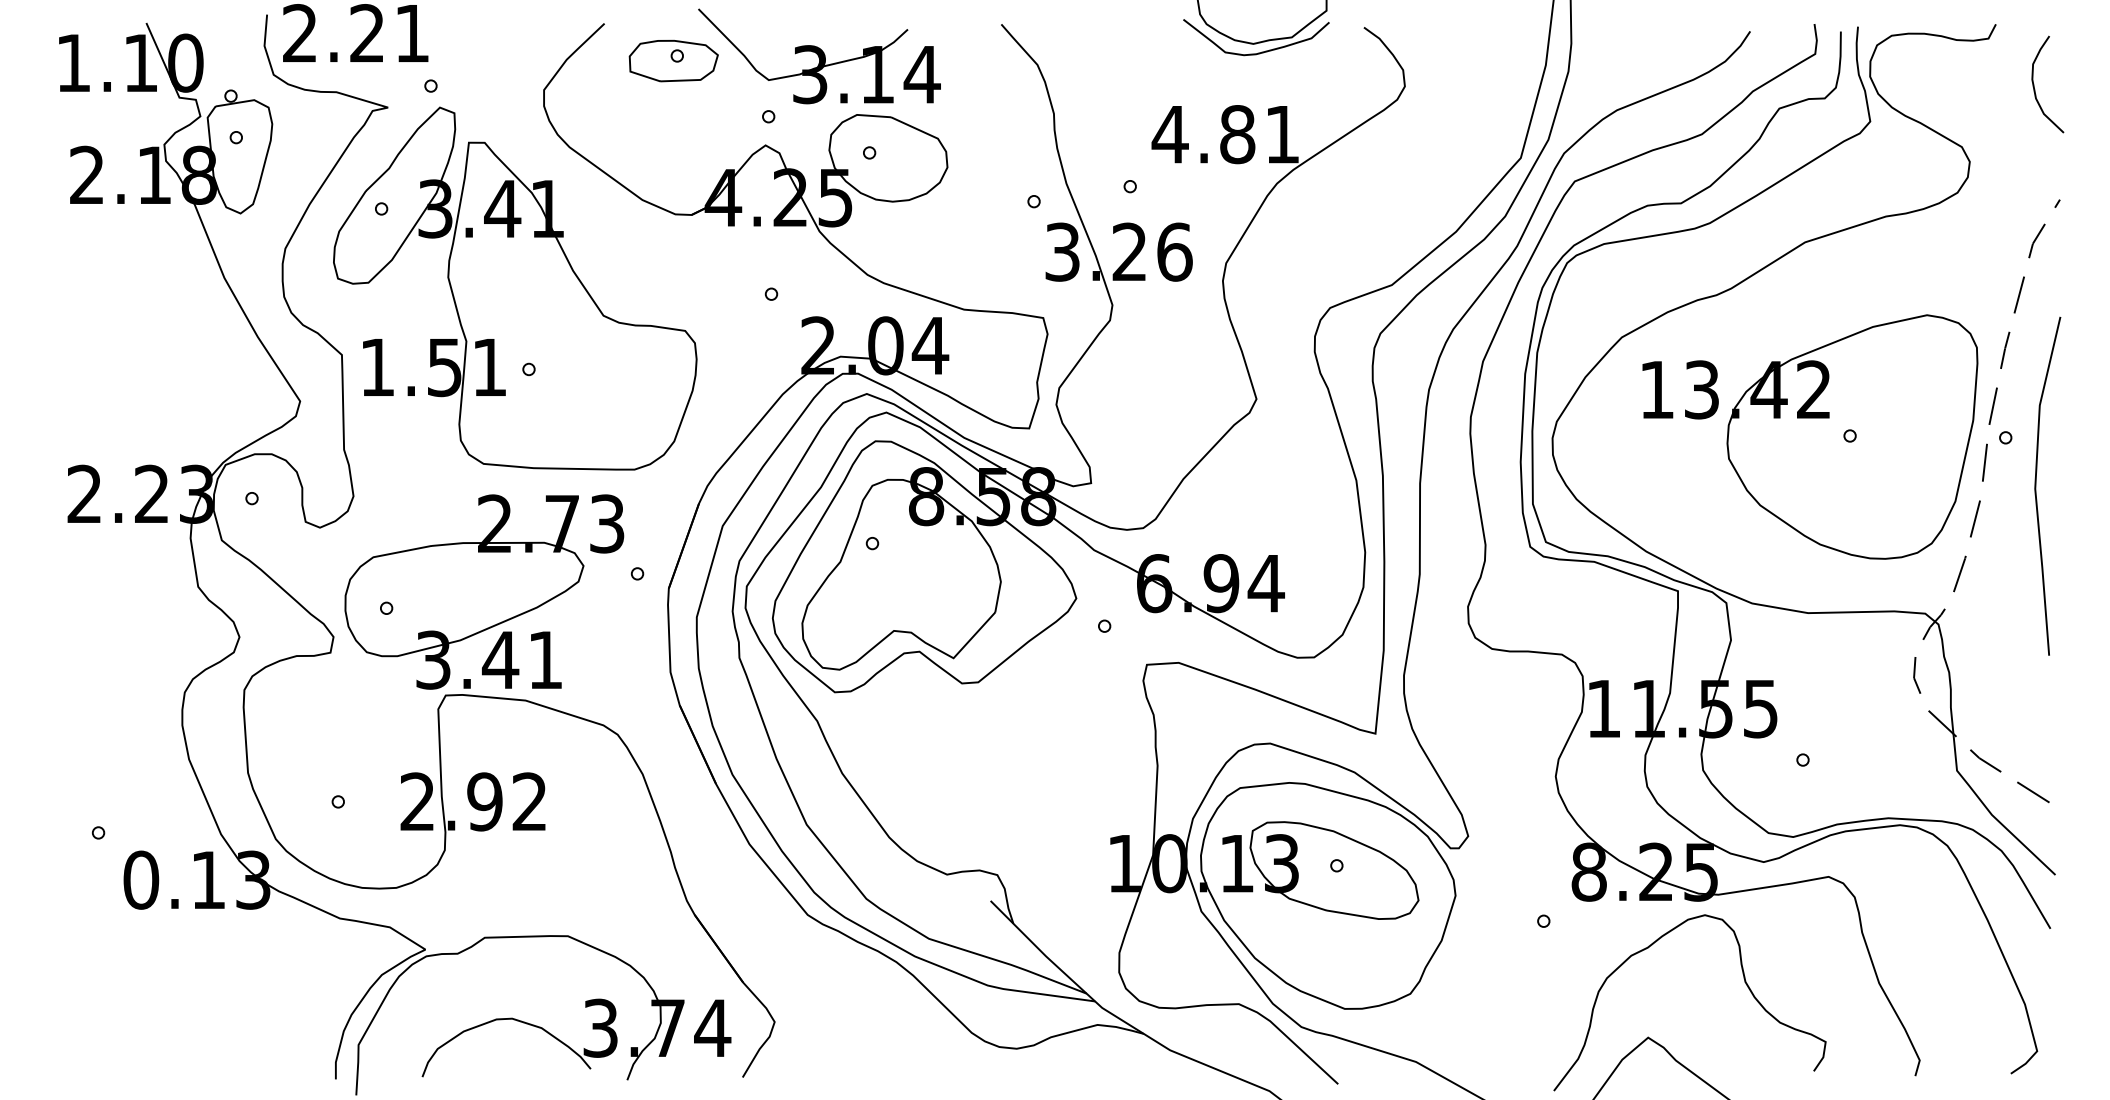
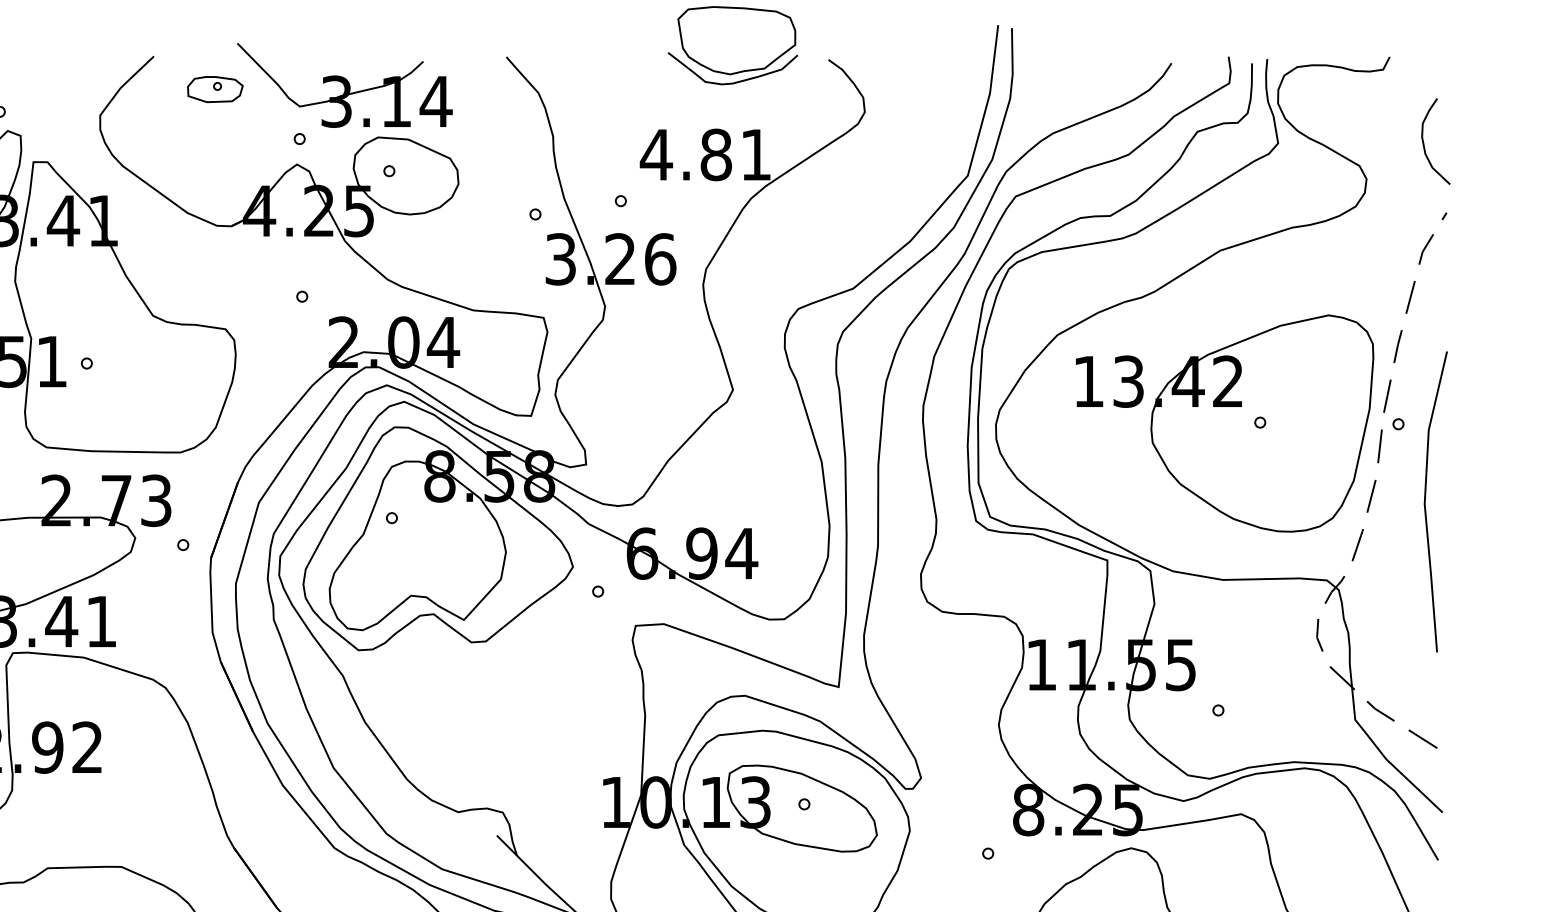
part: (673, 60) -> (215, 89), size x0.7
curve: (2034, 84) -> (1424, 141), moved
line: (2036, 485) -> (1425, 501), moved

